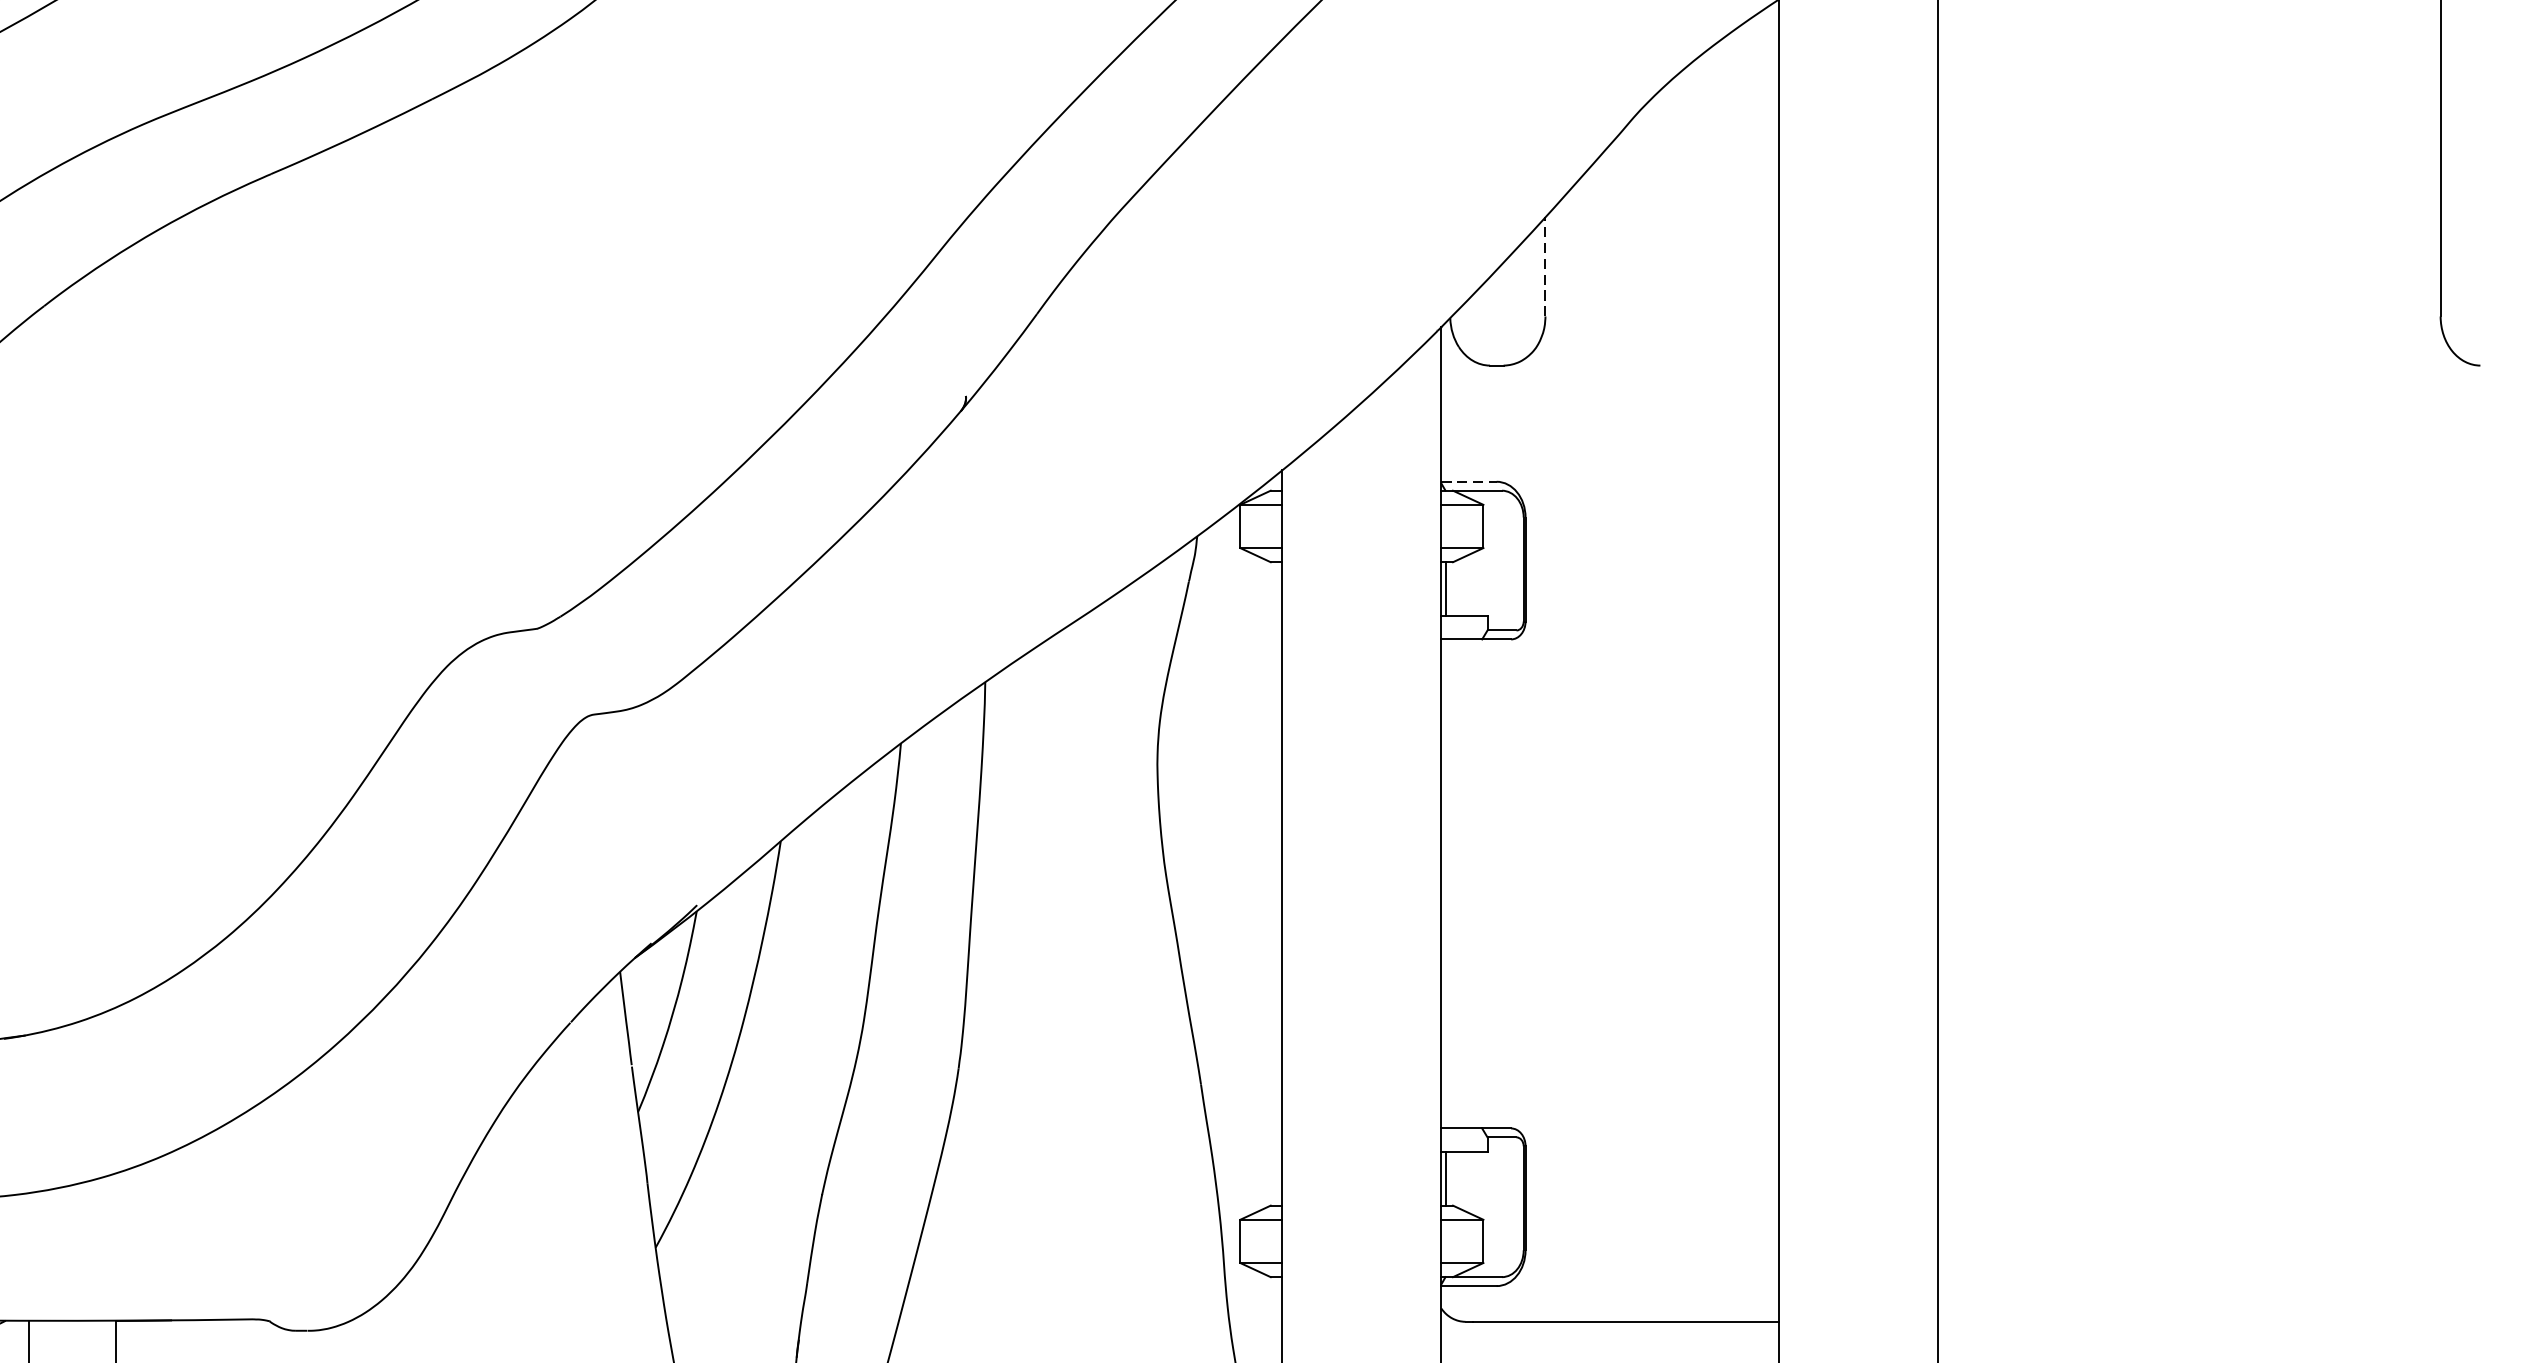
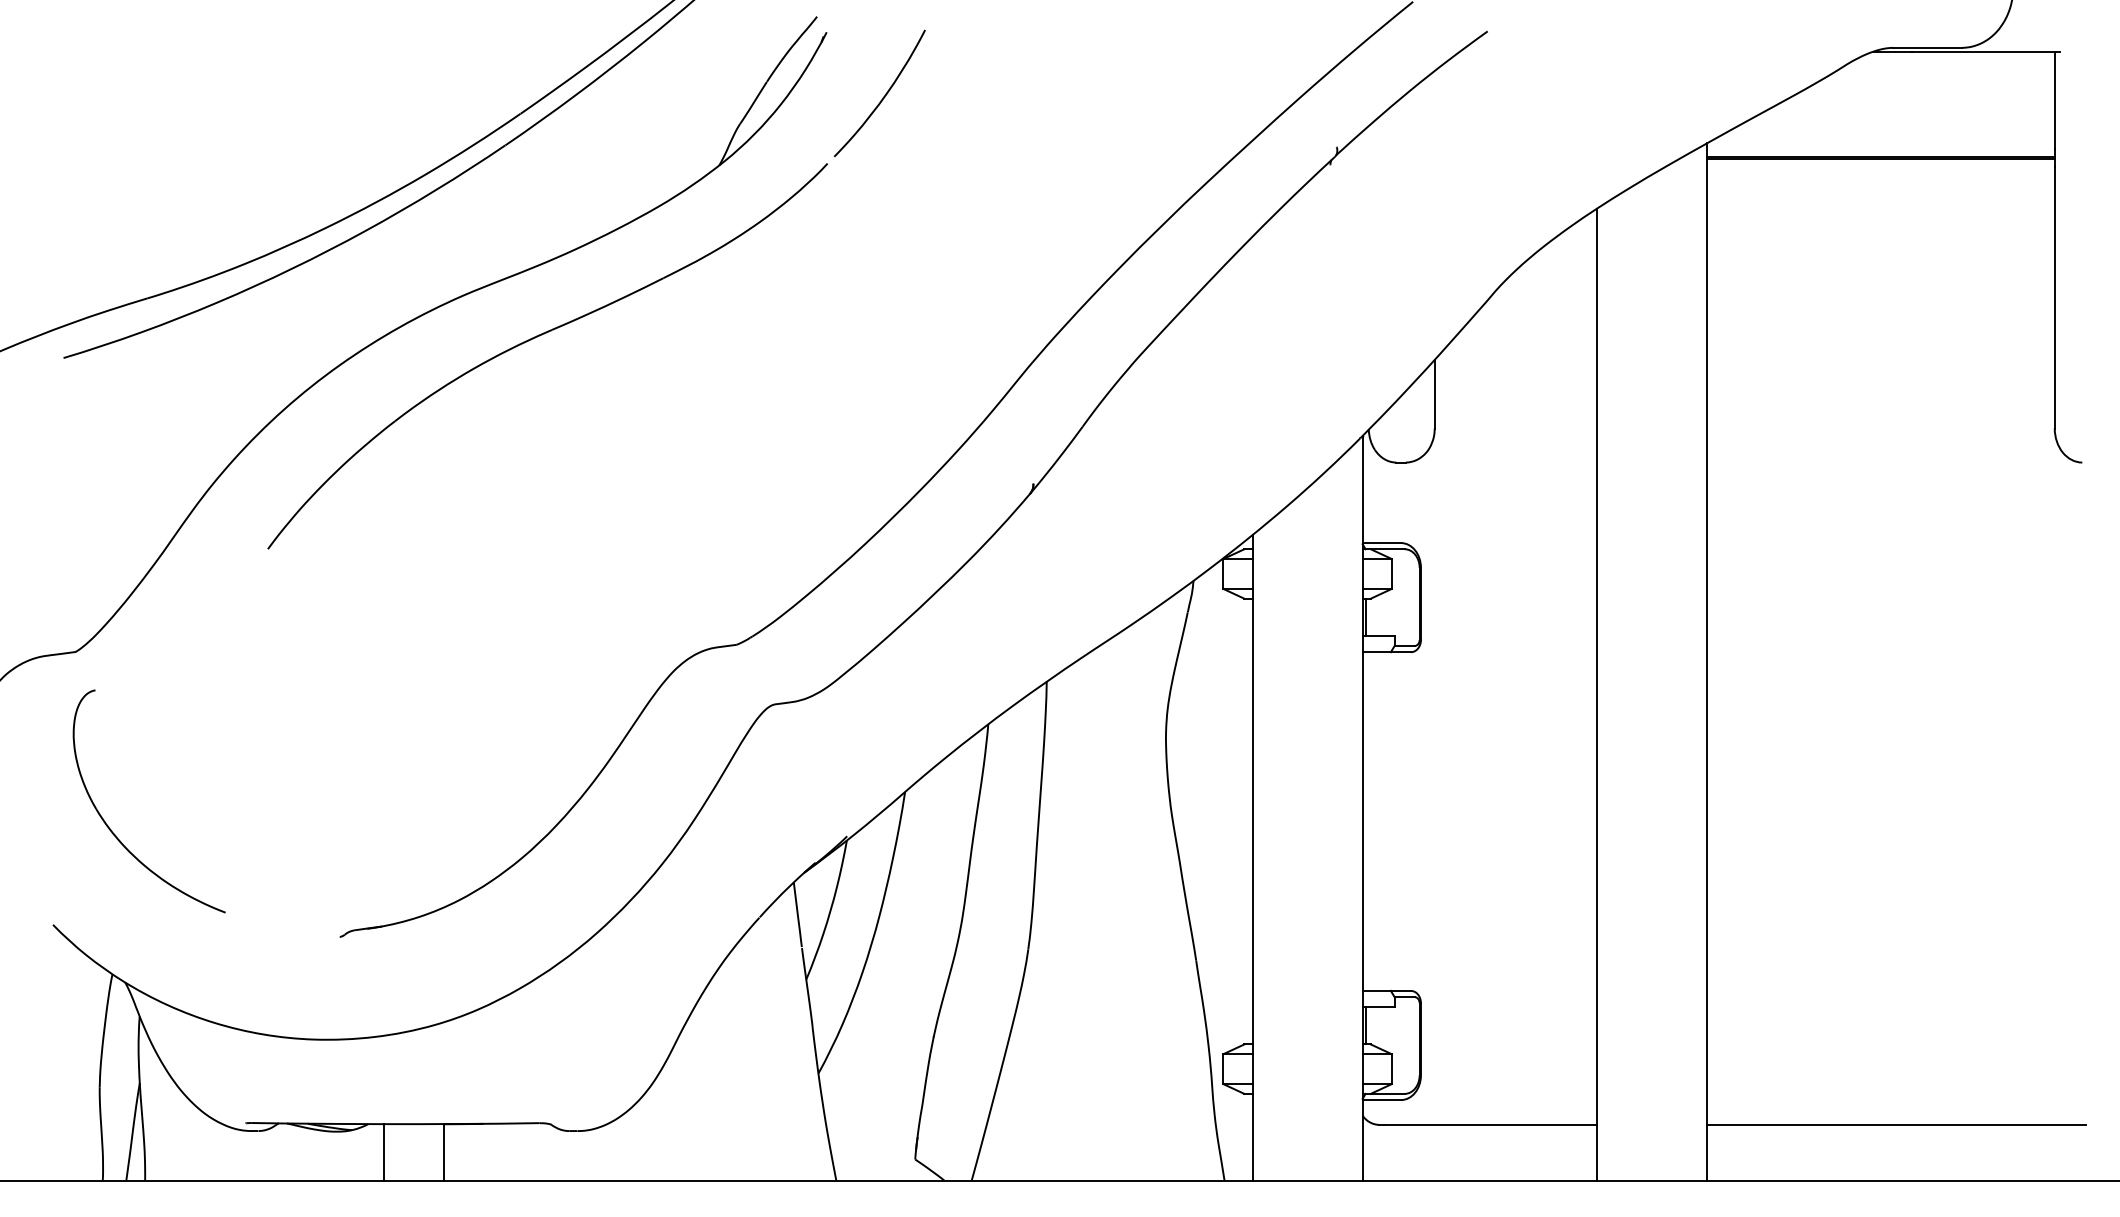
line: (1545, 265) -> (1434, 393), dashed -> solid
line: (1470, 482) -> (1382, 543), dashed -> solid
line: (2210, 1321) -> (1895, 1124), added

